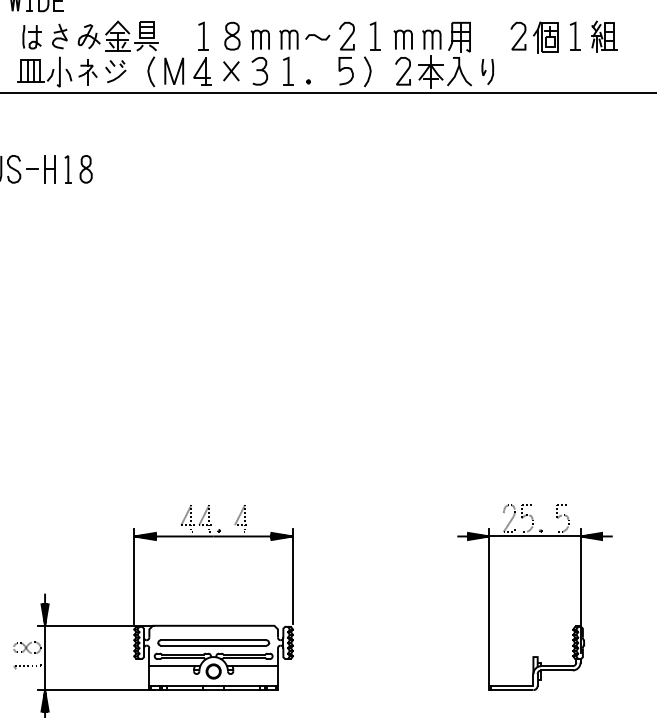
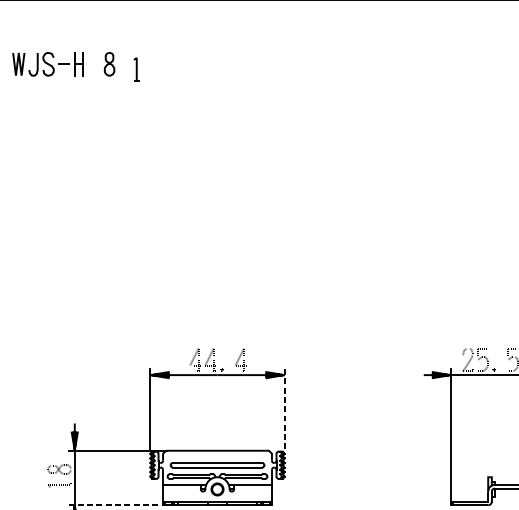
part: (67, 169) -> (136, 69), moved
line: (292, 576) -> (284, 409), solid -> dashed
line: (95, 690) -> (117, 505), solid -> dashed

